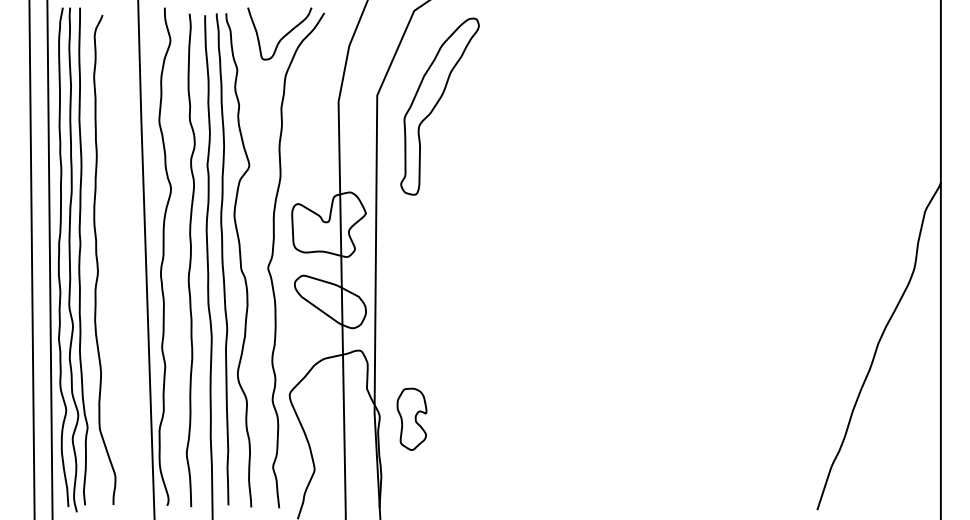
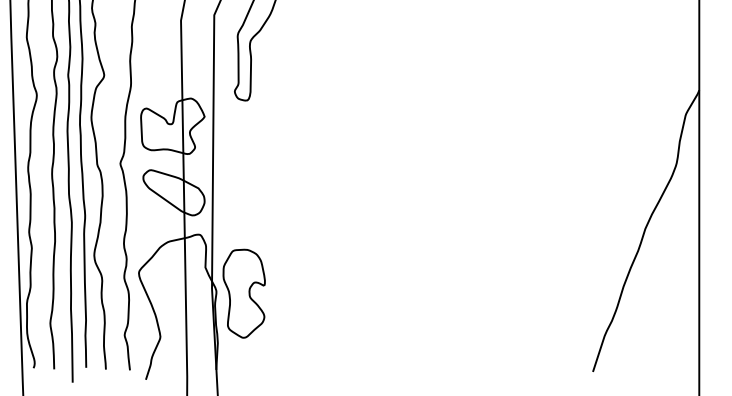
part: (411, 419) -> (243, 293), size x1.67

